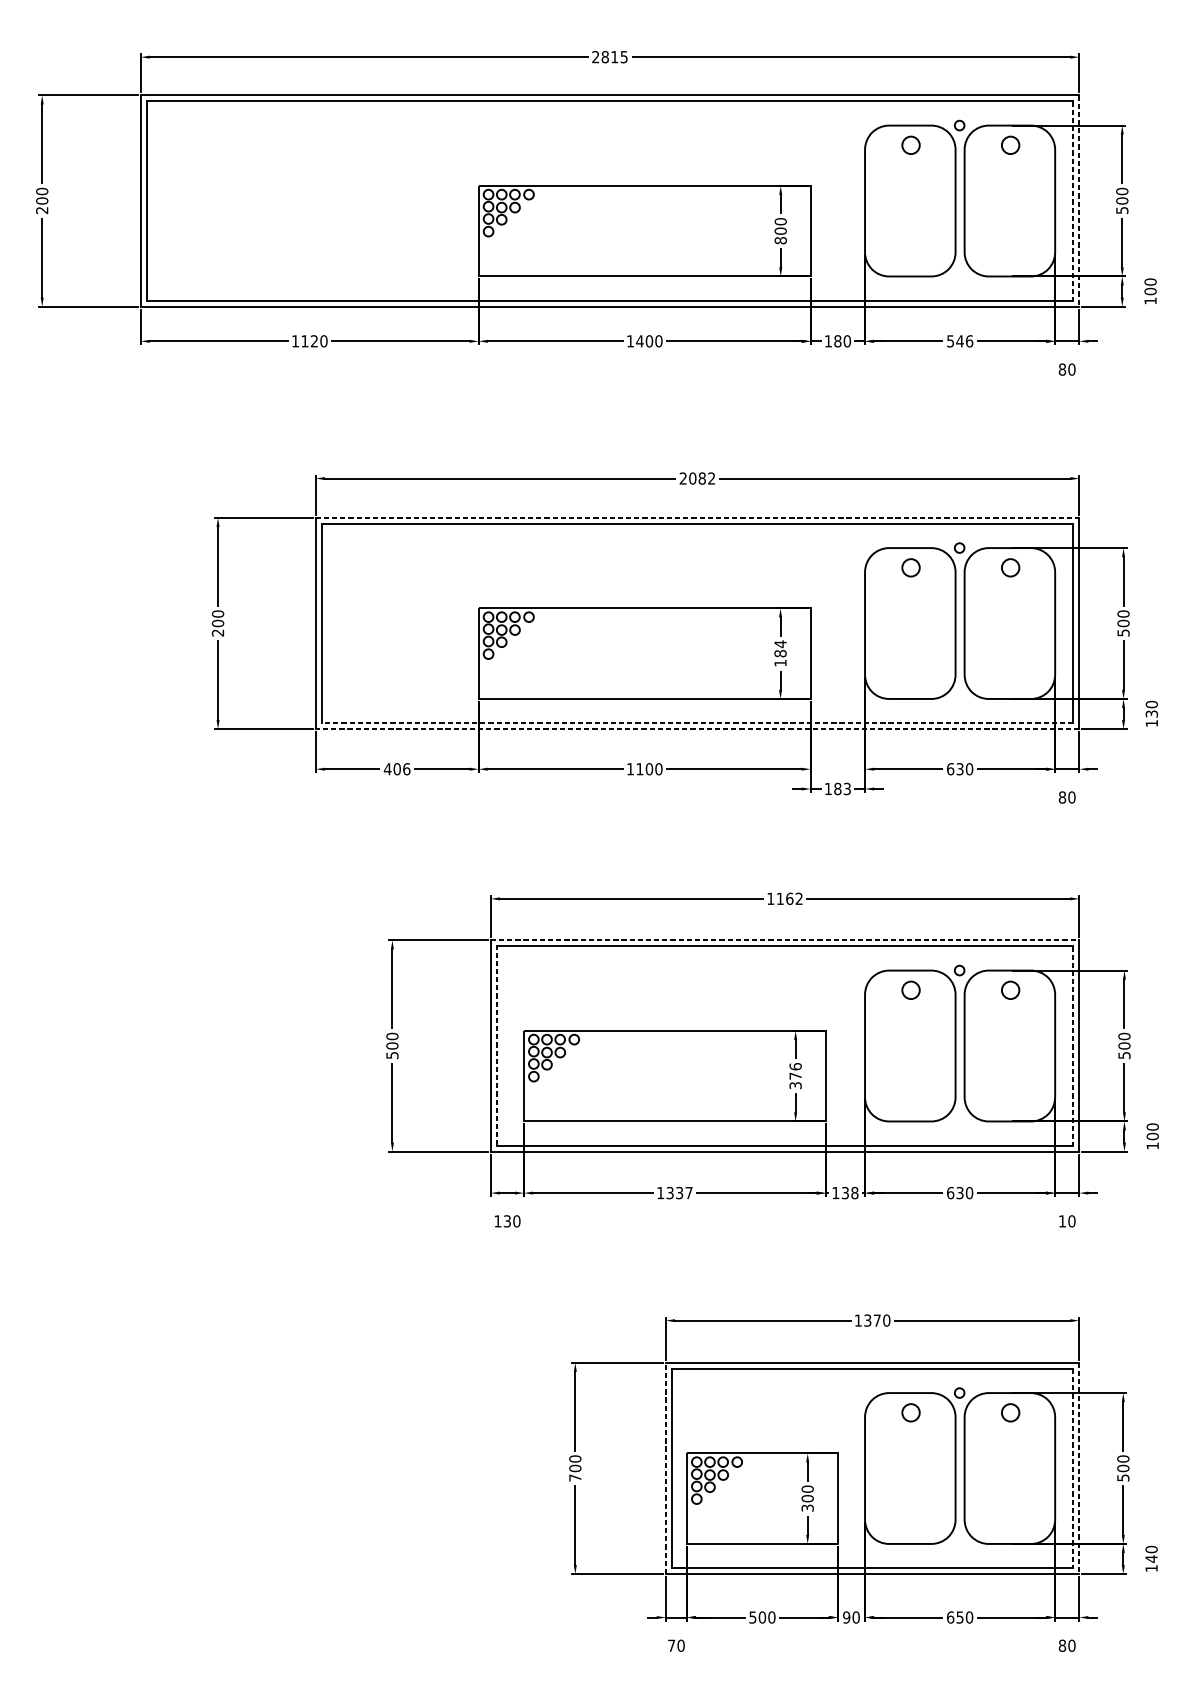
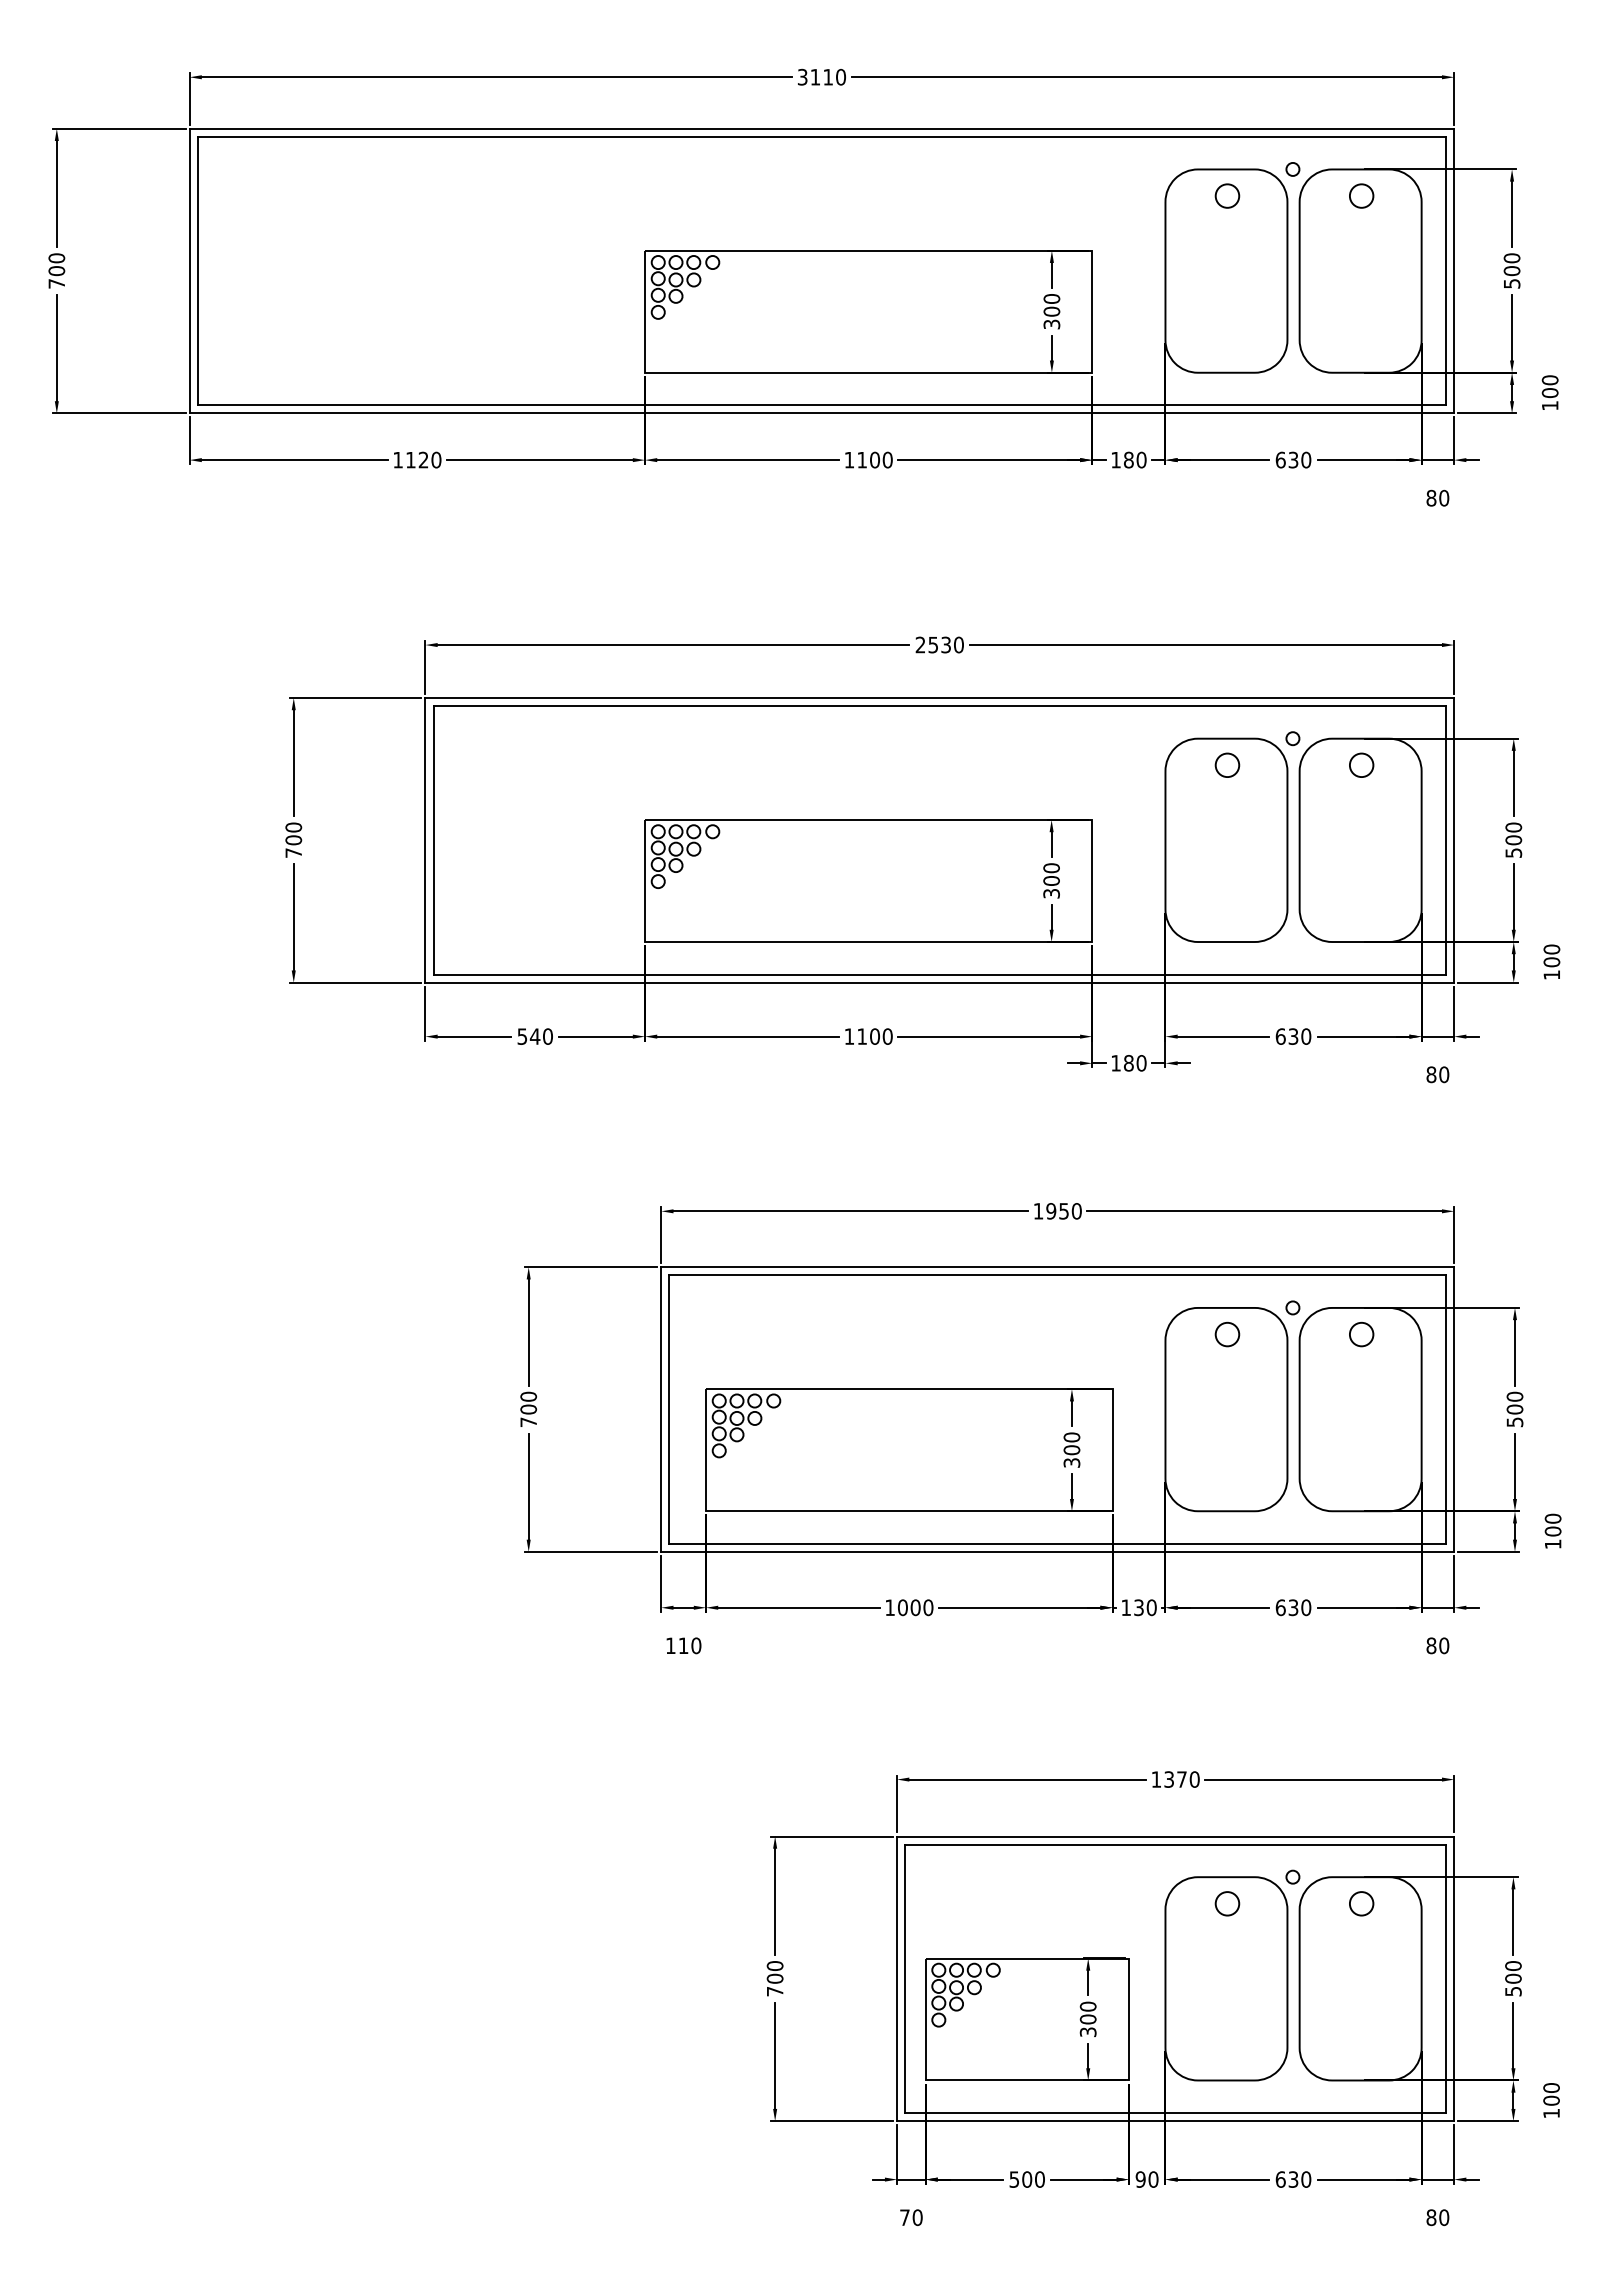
text: (610, 56) -> (822, 76), 2815 -> 3110
line: (1073, 201) -> (1446, 271), dashed -> solid
line: (1079, 201) -> (1454, 271), dashed -> solid
text: (41, 210) -> (56, 283), 200 -> 700
text: (780, 240) -> (1051, 324), 800 -> 300
text: (960, 340) -> (1293, 459), 546 -> 630
text: (639, 341) -> (861, 460), 1400 -> 1100
text: (701, 478) -> (945, 644), 2082 -> 2530
line: (698, 518) -> (940, 698), dashed -> solid
text: (217, 632) -> (293, 852), 200 -> 700
text: (780, 653) -> (1051, 880), 184 -> 300
text: (1151, 714) -> (1551, 962), 130 -> 100
line: (697, 723) -> (939, 974), dashed -> solid
line: (697, 729) -> (939, 982), dashed -> solid
text: (397, 769) -> (535, 1036), 406 -> 540
text: (847, 789) -> (1141, 1063), 183 -> 180
text: (789, 899) -> (1063, 1211), 1162 -> 1950
line: (785, 940) -> (1058, 1267), dashed -> solid
line: (496, 1045) -> (669, 1409), dashed -> solid
line: (1073, 1046) -> (1446, 1410), dashed -> solid
text: (392, 1055) -> (528, 1422), 500 -> 700
text: (795, 1071) -> (1071, 1443), 376 -> 300
text: (679, 1192) -> (915, 1607), 1337 -> 1000
text: (854, 1192) -> (1151, 1607), 138 -> 130
text: (507, 1221) -> (683, 1645), 130 -> 110
text: (1062, 1221) -> (1431, 1645), 10 -> 80
line: (666, 1468) -> (897, 1978), dashed -> solid
line: (1073, 1469) -> (1446, 1979), dashed -> solid
line: (1079, 1469) -> (1454, 1979), dashed -> solid
text: (1151, 1558) -> (1551, 2100), 140 -> 100
text: (960, 1617) -> (1293, 2179), 650 -> 630

